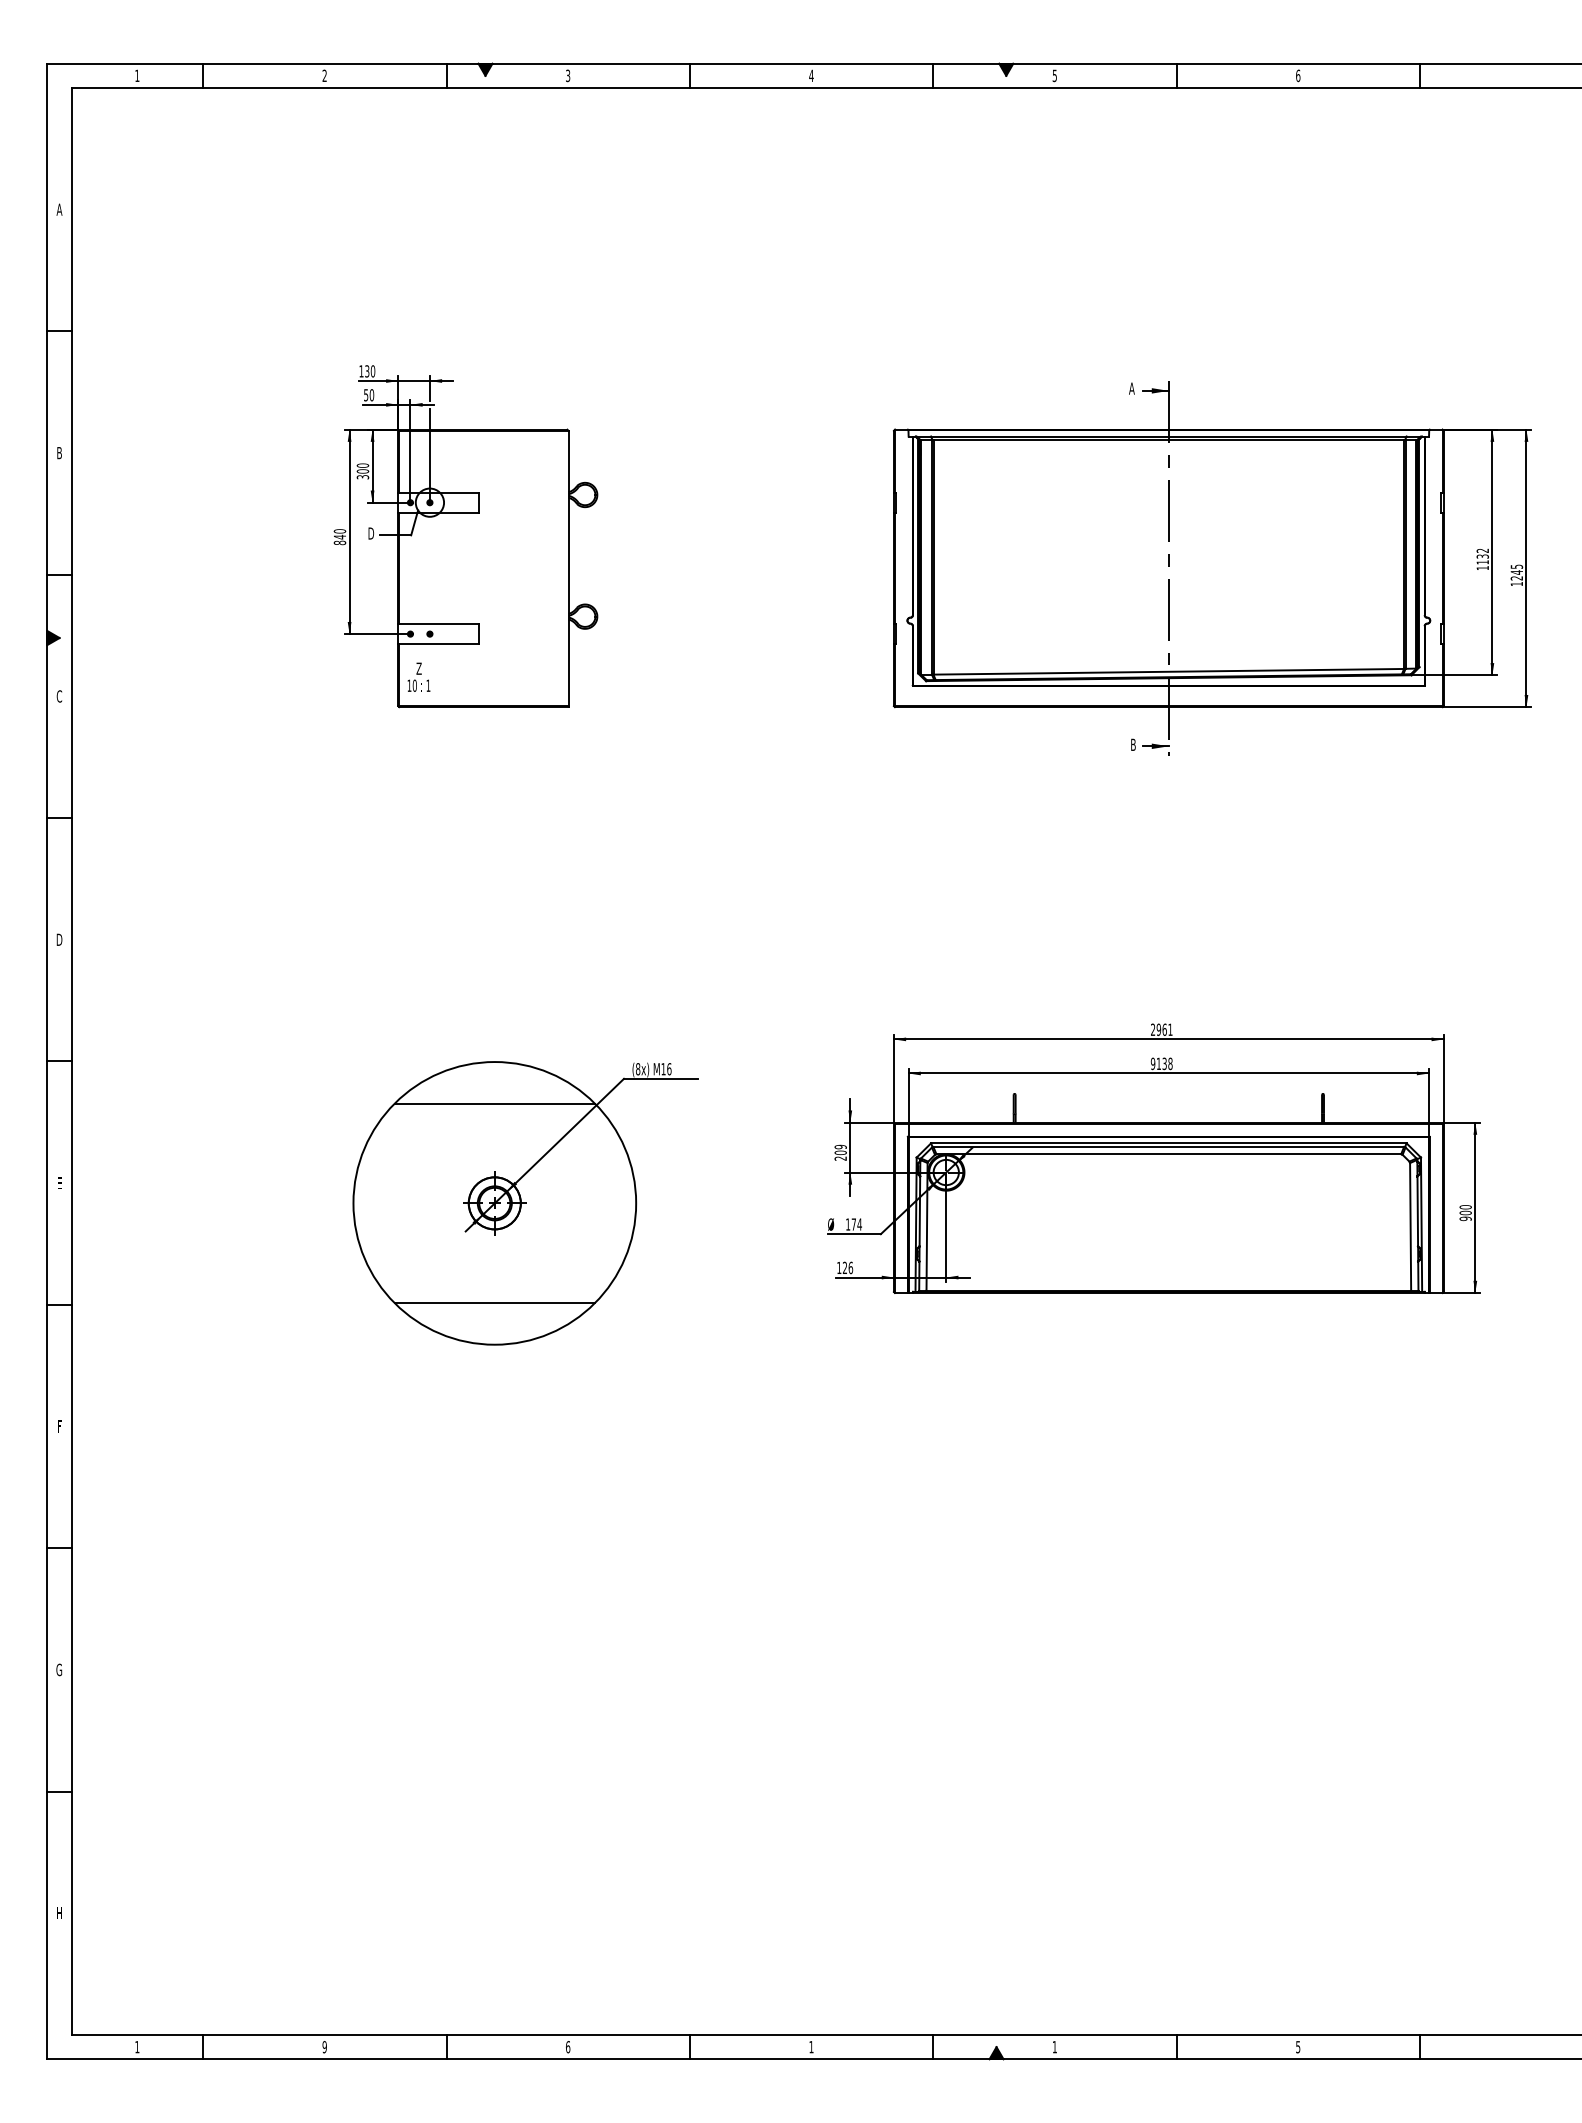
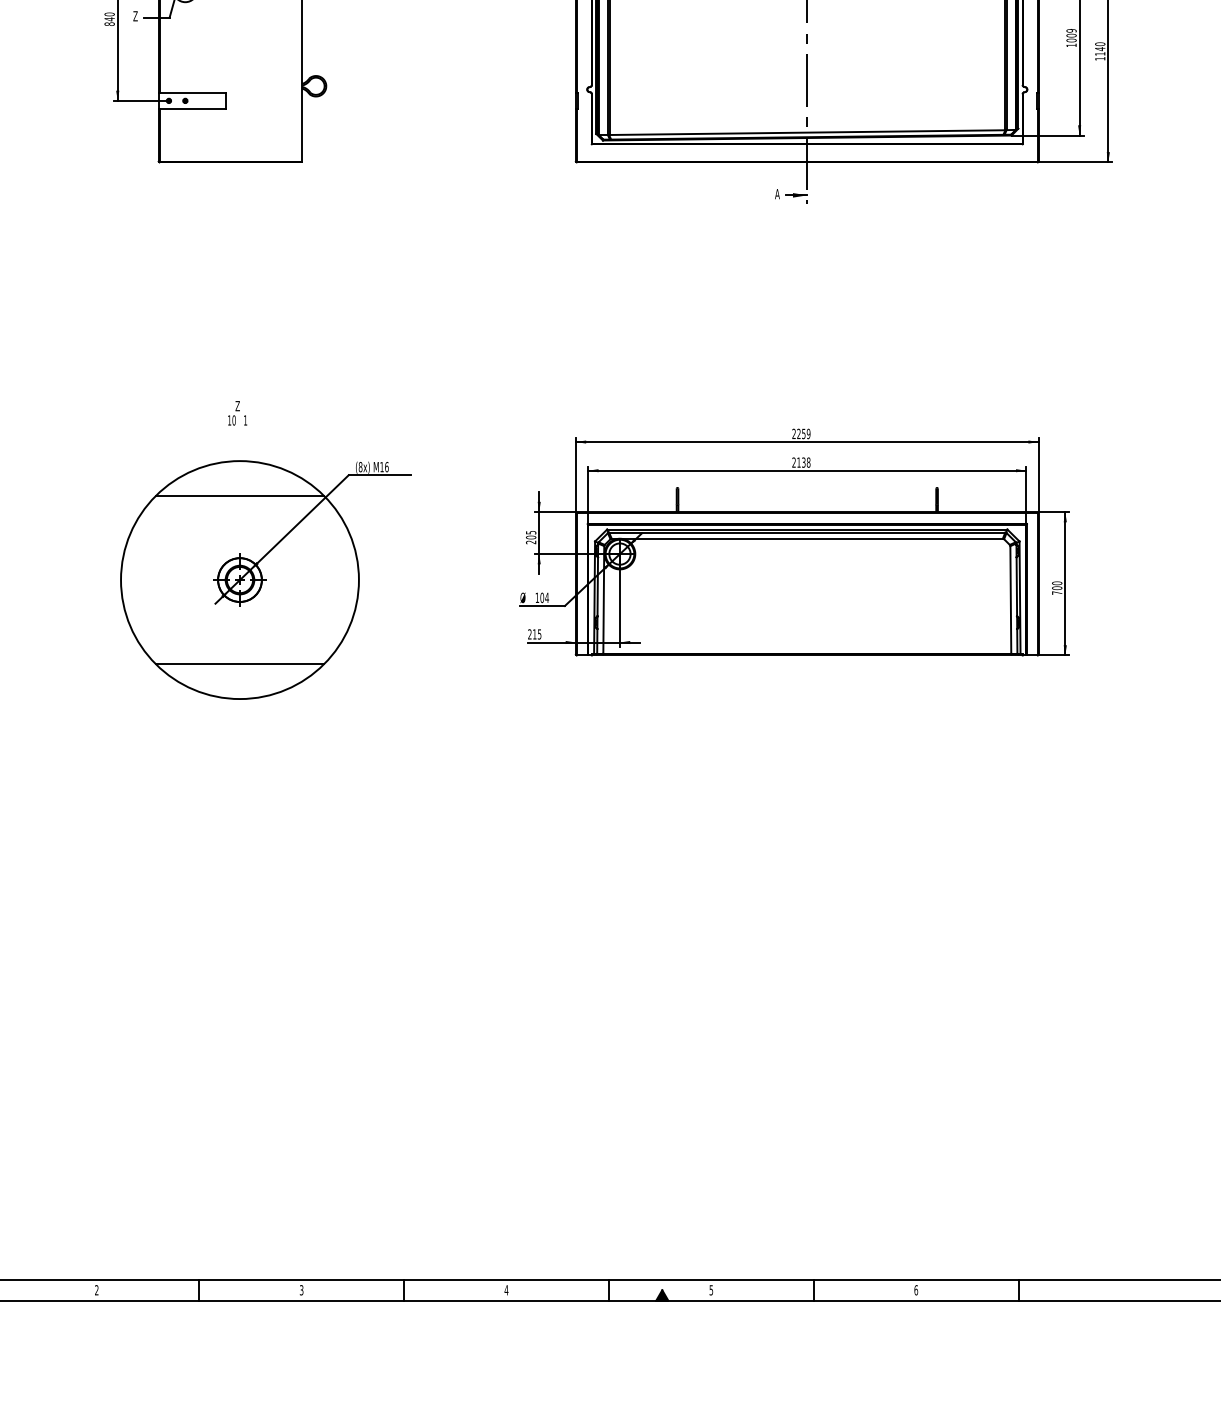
text: (371, 533) -> (136, 16), D -> Z
text: (1482, 556) -> (1071, 35), 1132 -> 1009
text: (1516, 572) -> (1099, 49), 1245 -> 1140
text: (418, 676) -> (237, 412), moved
text: (1133, 744) -> (777, 193), B -> A
text: (1164, 1029) -> (803, 433), 2961 -> 2259
text: (1152, 1063) -> (793, 462), 9138 -> 2138
text: (840, 1146) -> (530, 532), 209 -> 205
text: (1465, 1218) -> (1057, 592), 900 -> 700
text: (853, 1224) -> (541, 597), 174 -> 104
text: (845, 1267) -> (535, 634), 126 -> 215
text: (324, 2047) -> (96, 1290), 9 -> 2
text: (568, 2047) -> (302, 1290), 6 -> 3
text: (811, 2047) -> (506, 1290), 1 -> 4
text: (1054, 2047) -> (711, 1290), 1 -> 5
text: (1298, 2047) -> (916, 1290), 5 -> 6

